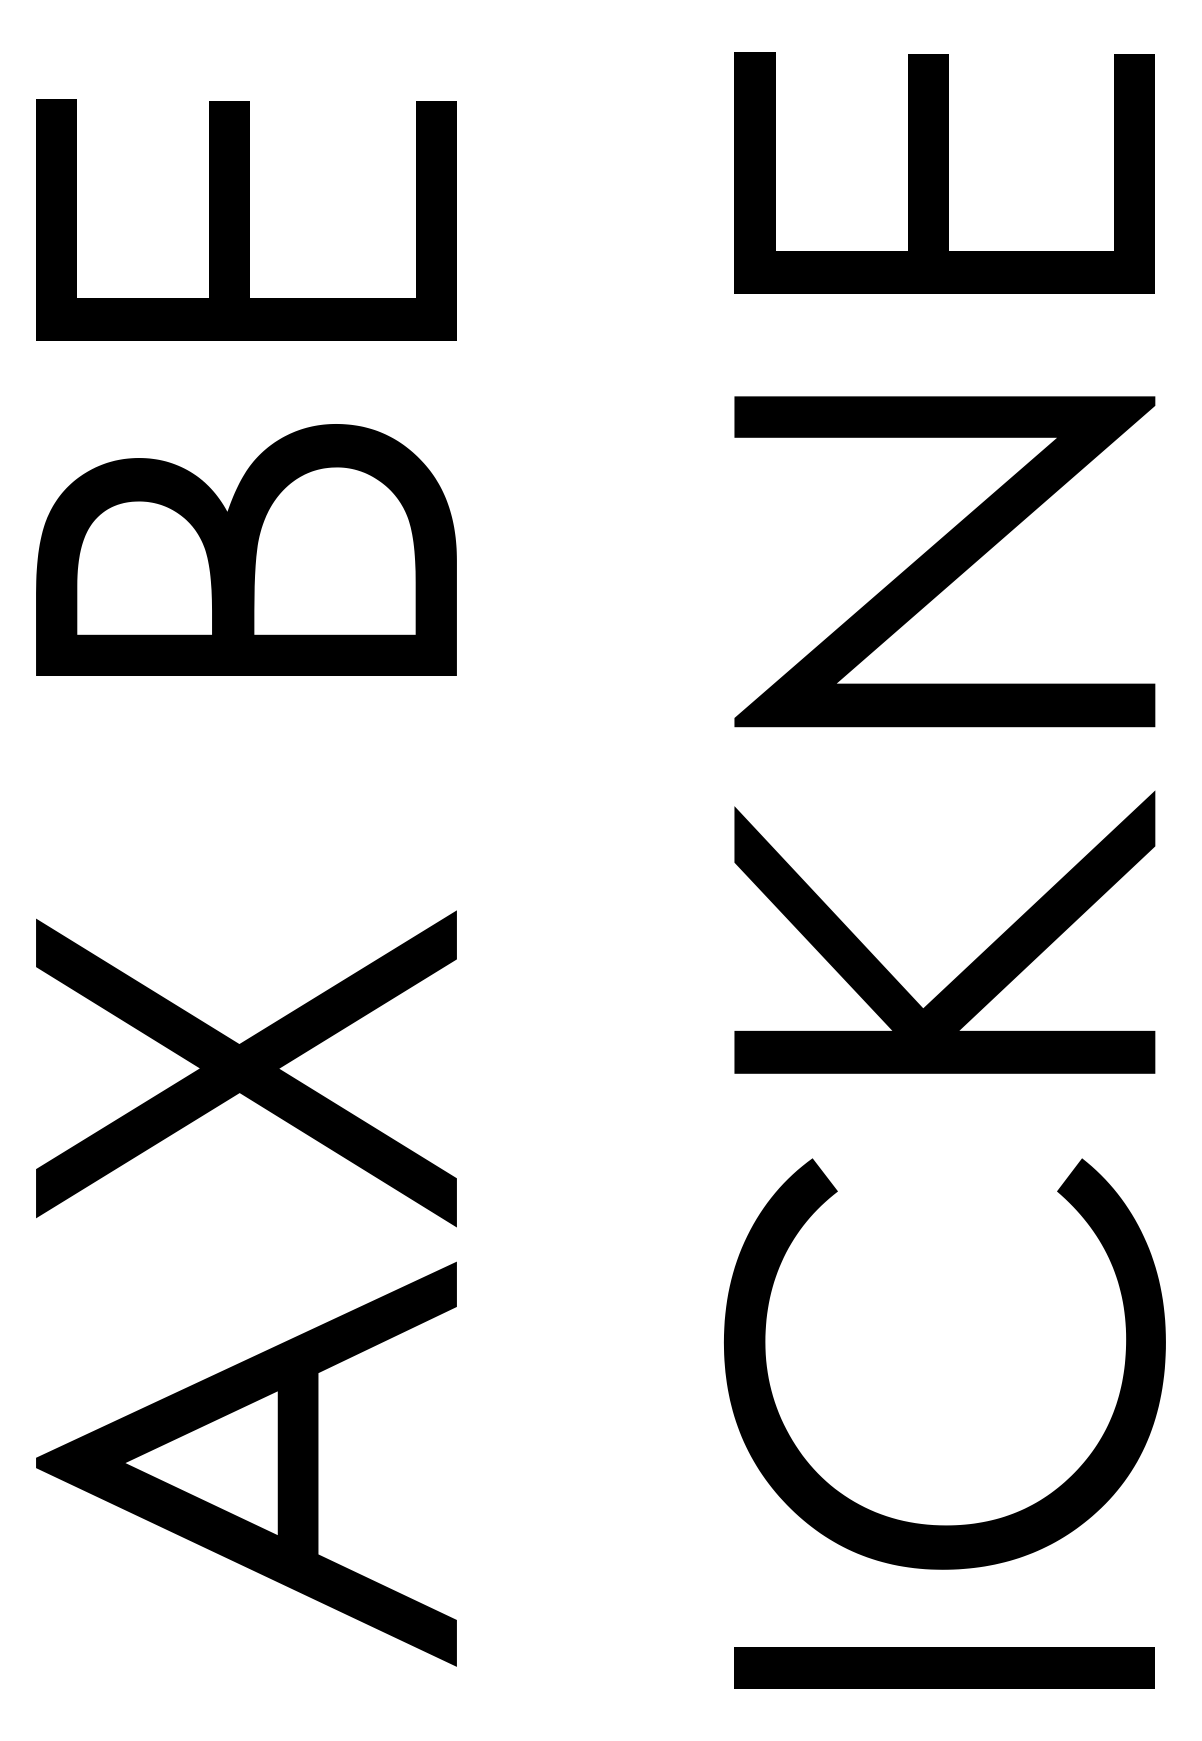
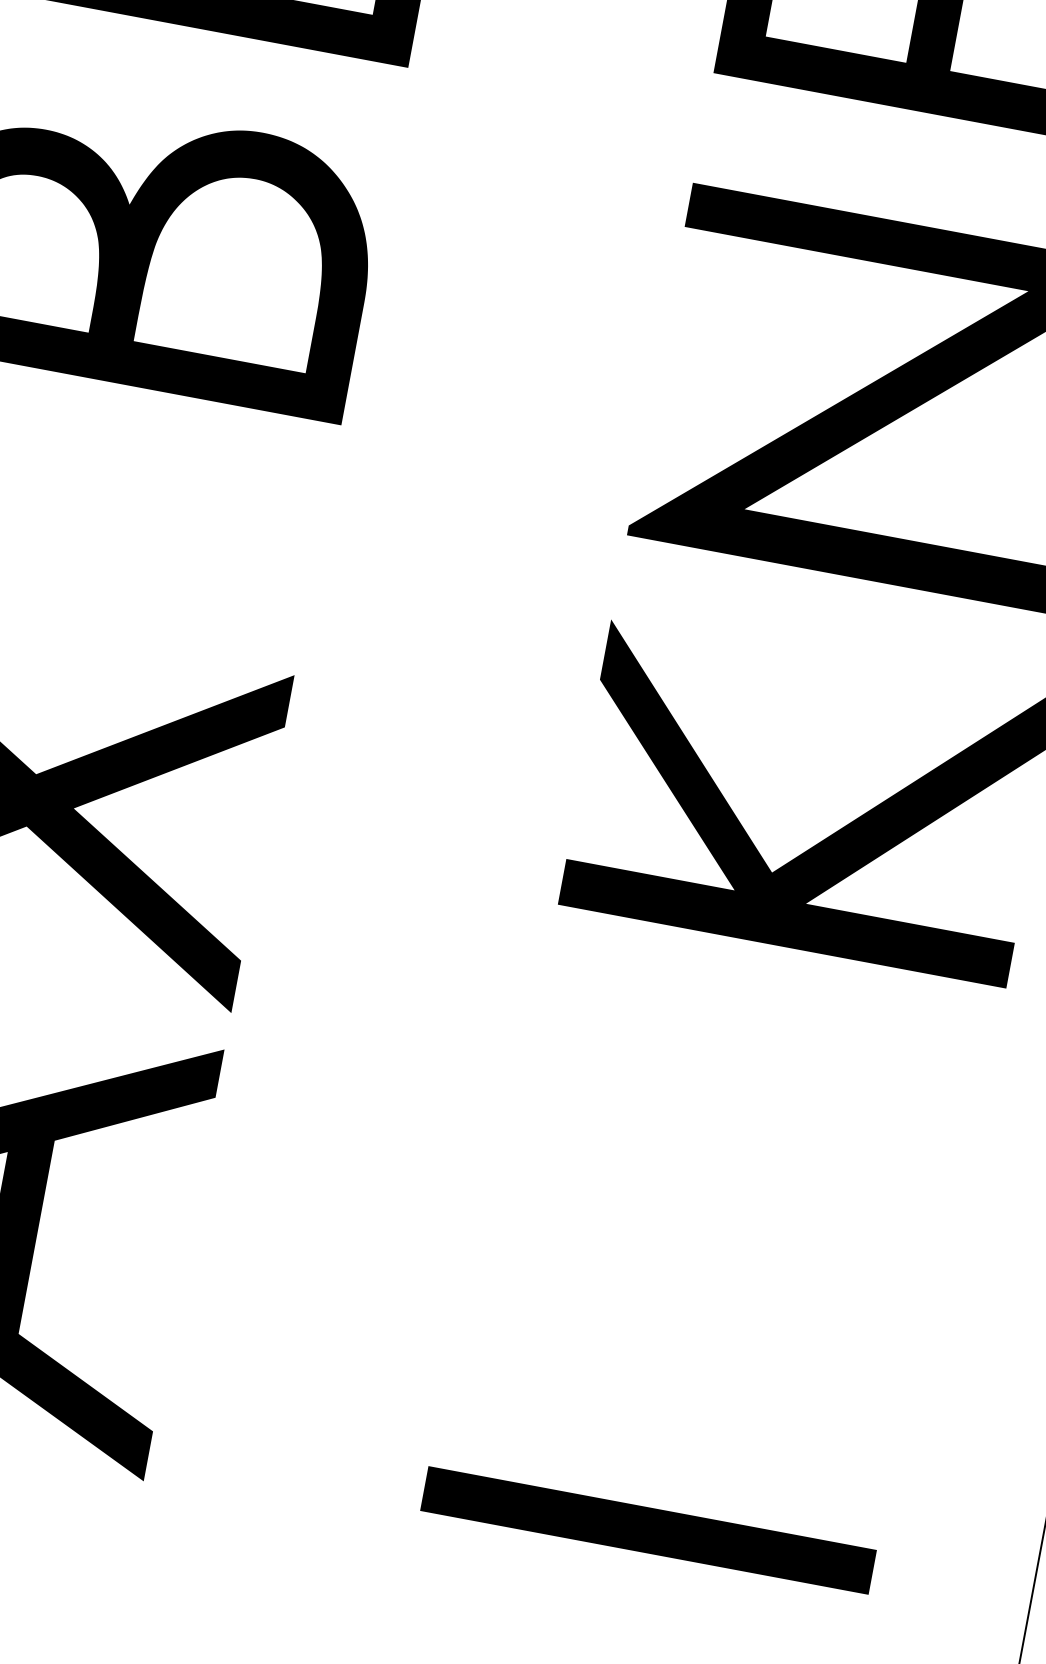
fill: (944, 1363) -> (723, 1255), removed
part: (944, 1667) -> (648, 1530), moved

